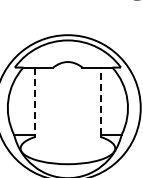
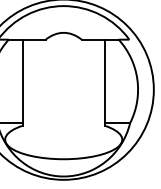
line: (34, 101) -> (22, 81), dashed -> solid
line: (101, 101) -> (105, 81), dashed -> solid

